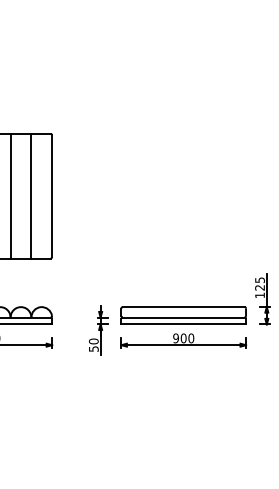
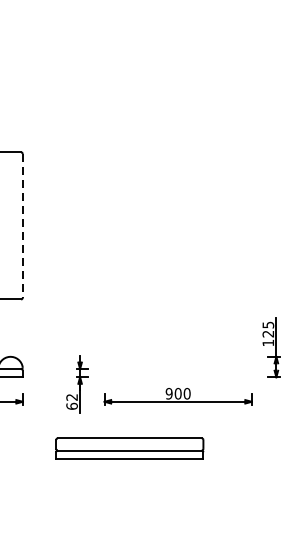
line: (52, 196) -> (23, 226), solid -> dashed
part: (183, 315) -> (129, 448), moved
text: (93, 344) -> (71, 400), 50 -> 62

